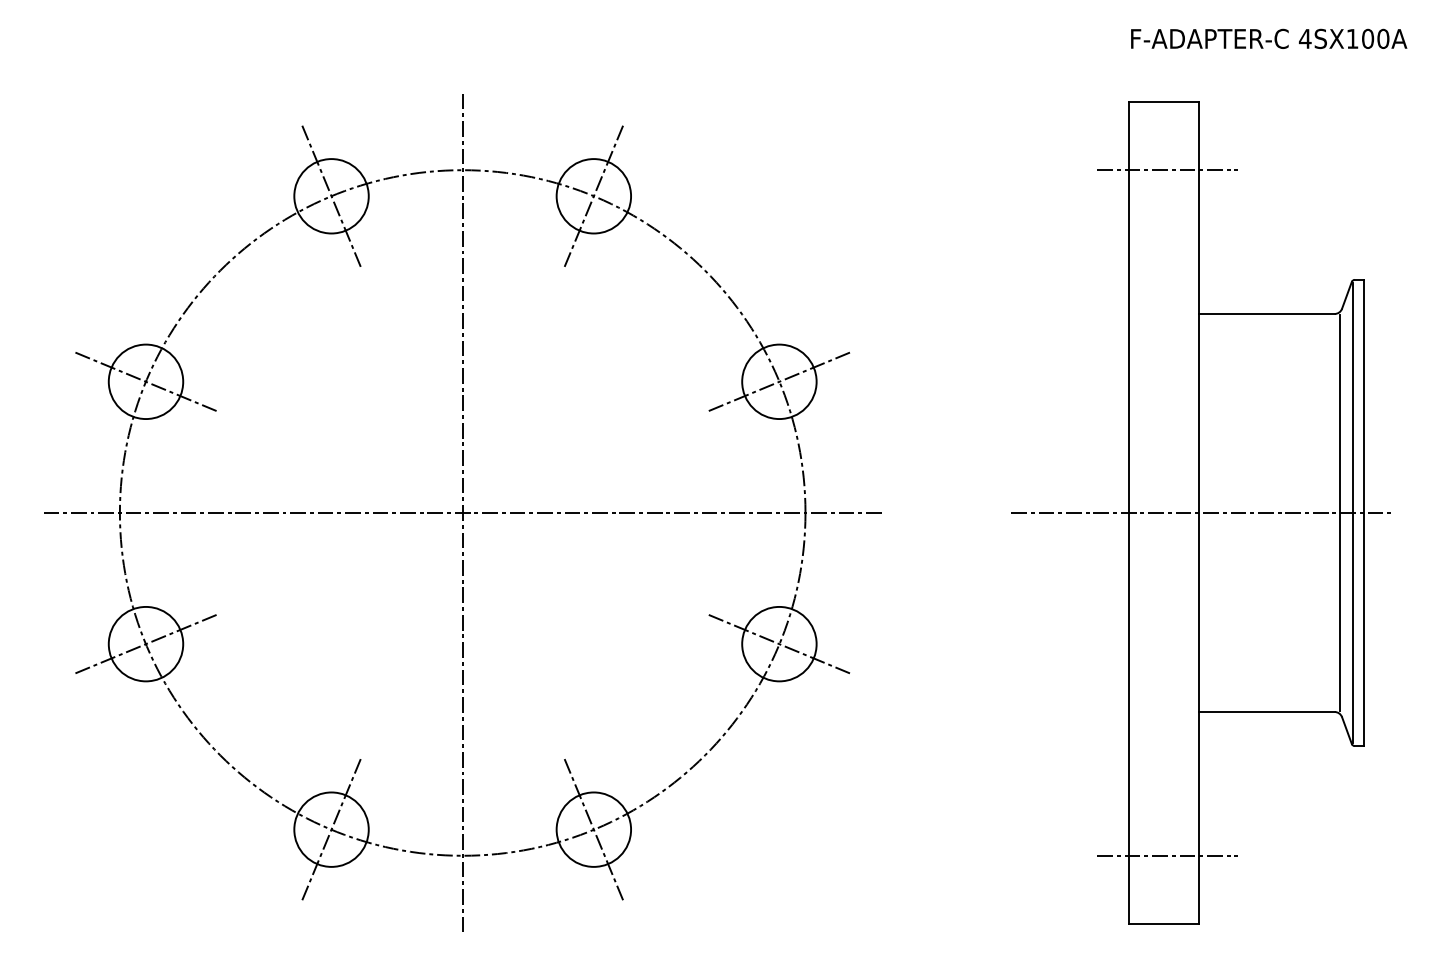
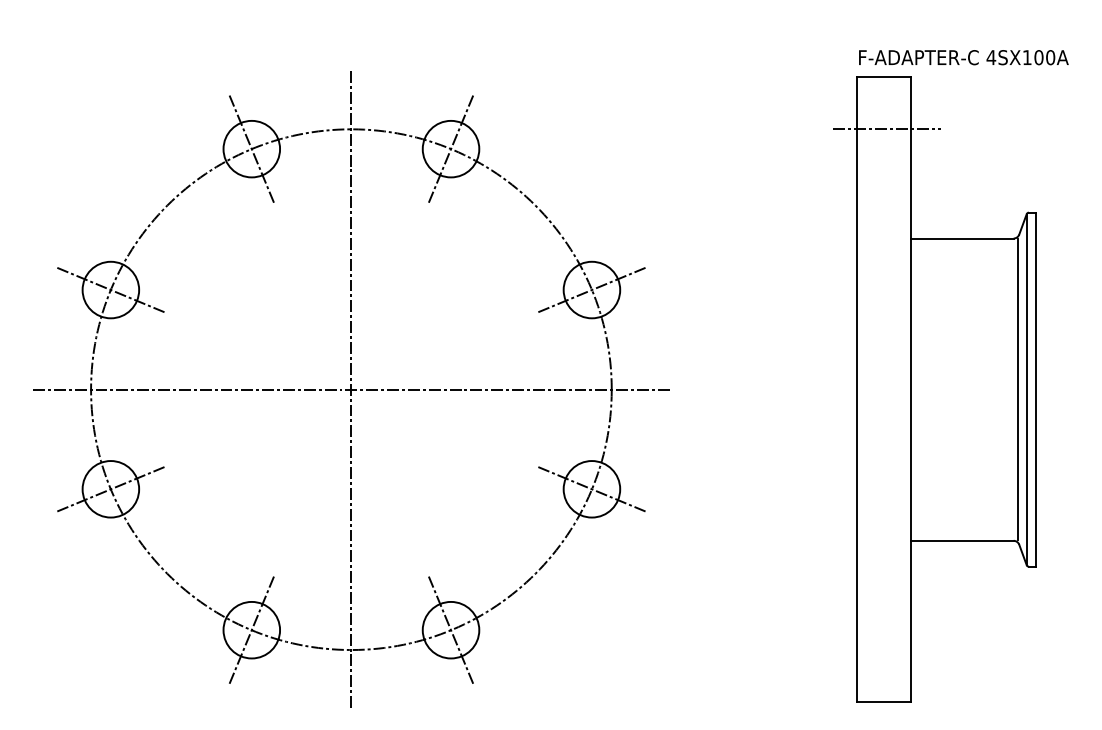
text: (1268, 38) -> (963, 57), moved
line: (1201, 512) -> (912, 389), removed
line: (1167, 856) -> (886, 650), removed

